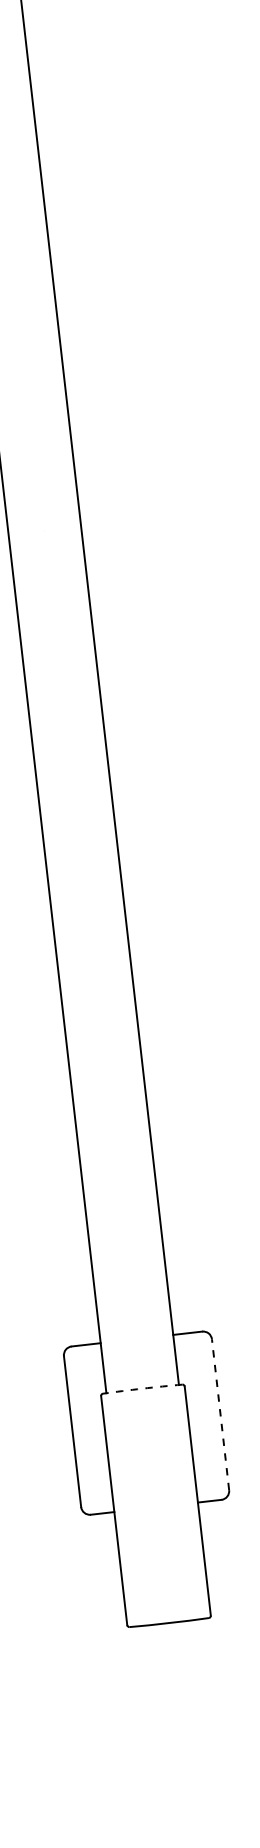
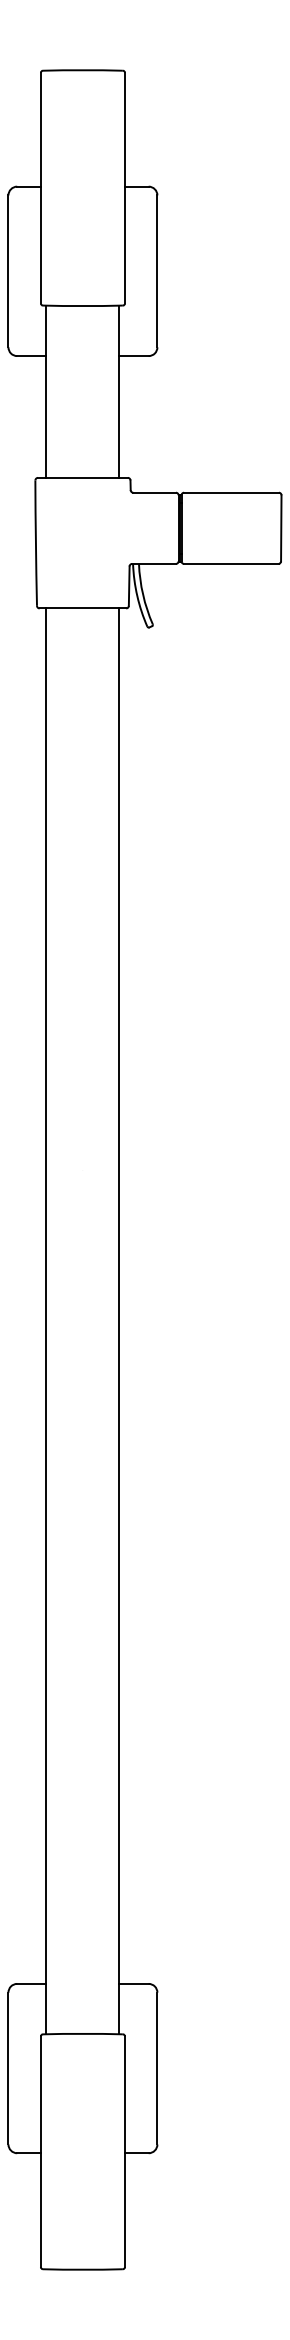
arc: (142, 1388) -> (82, 2033), dashed -> solid
line: (220, 1414) -> (157, 2068), dashed -> solid

